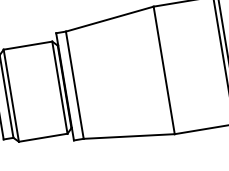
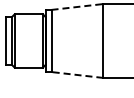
line: (109, 18) -> (77, 6), solid -> dashed
line: (127, 135) -> (76, 74), solid -> dashed

